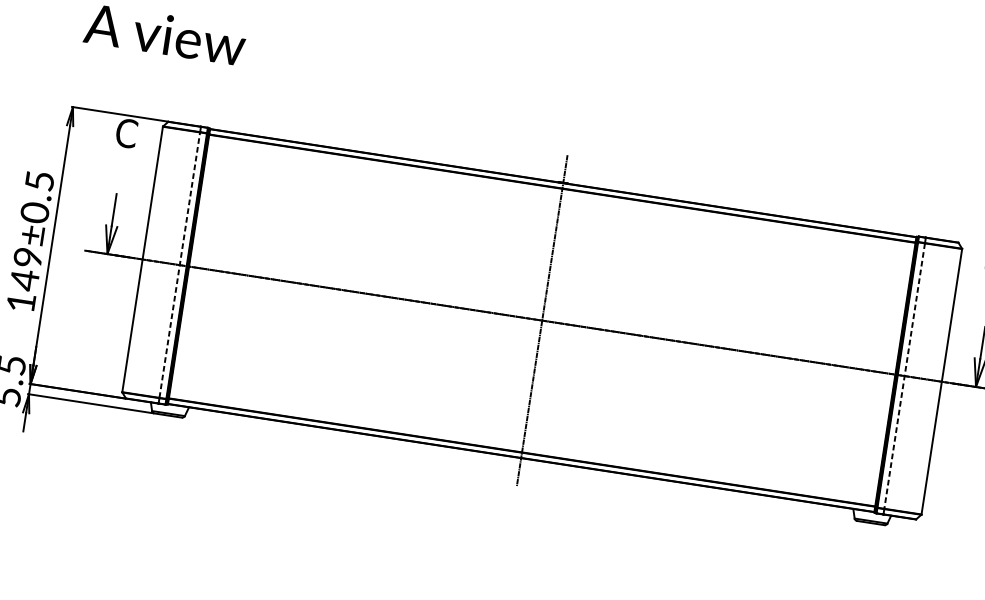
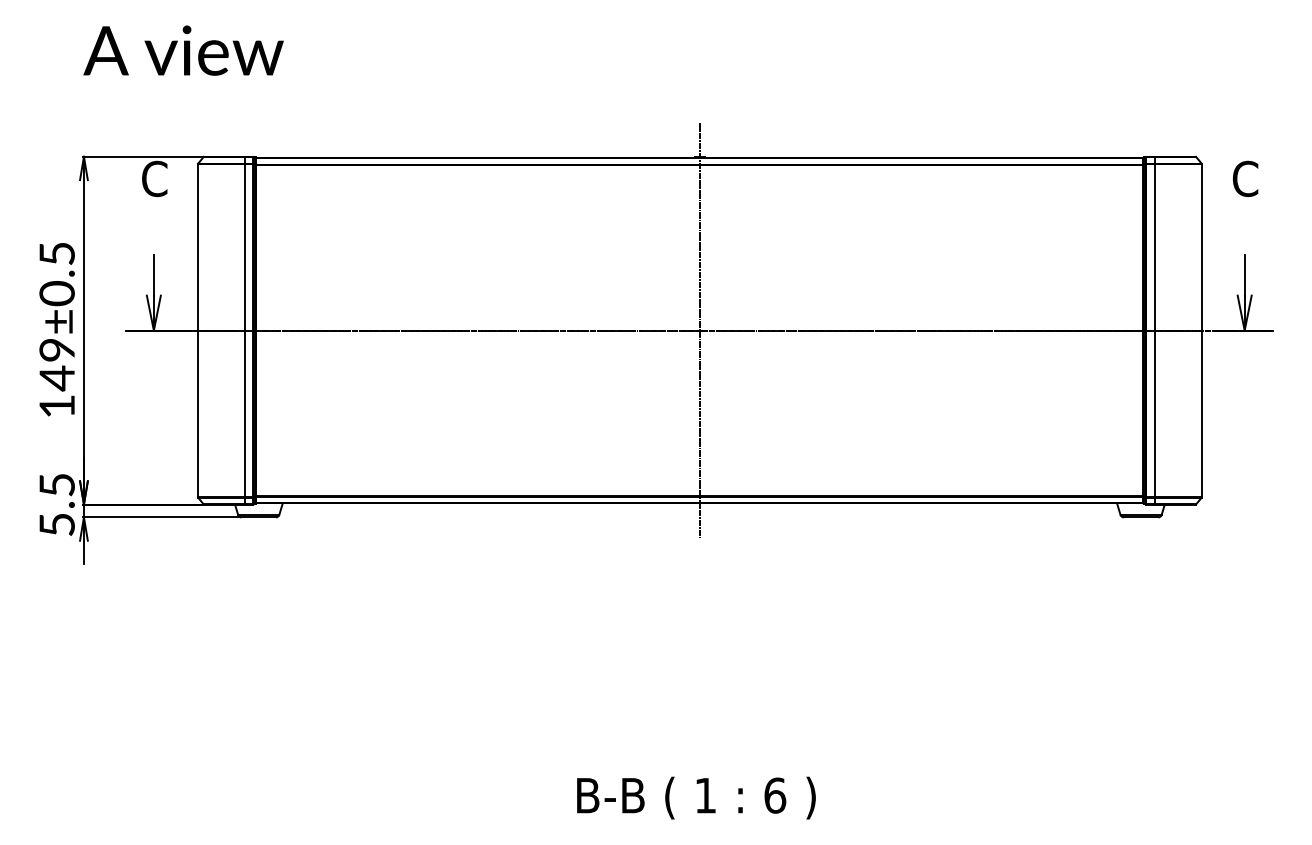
line: (179, 265) -> (244, 330), dashed -> solid
line: (905, 375) -> (1155, 330), dashed -> solid

